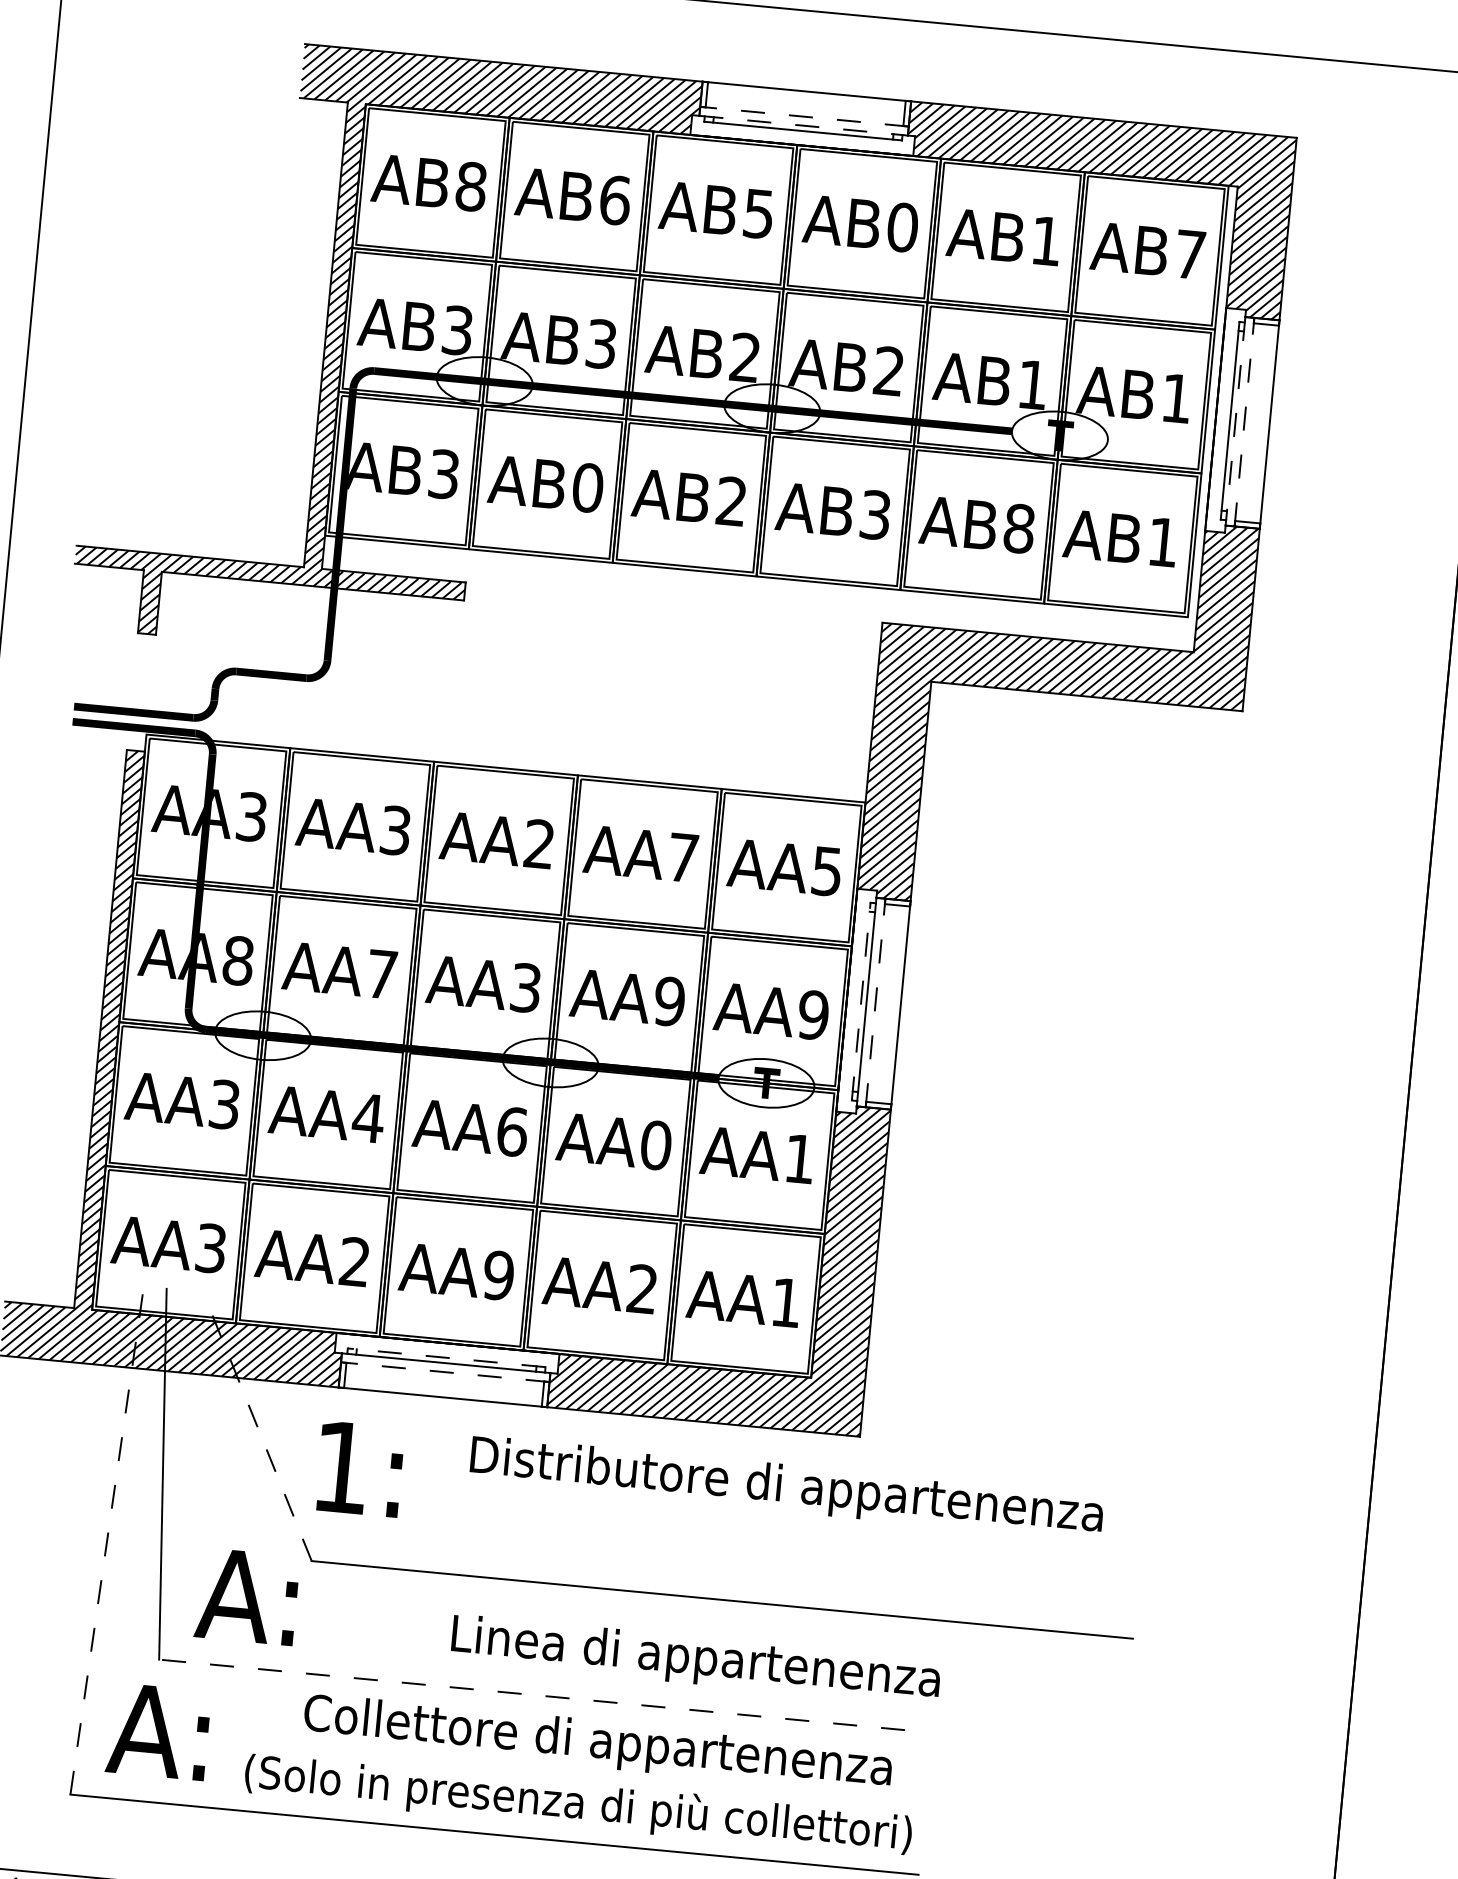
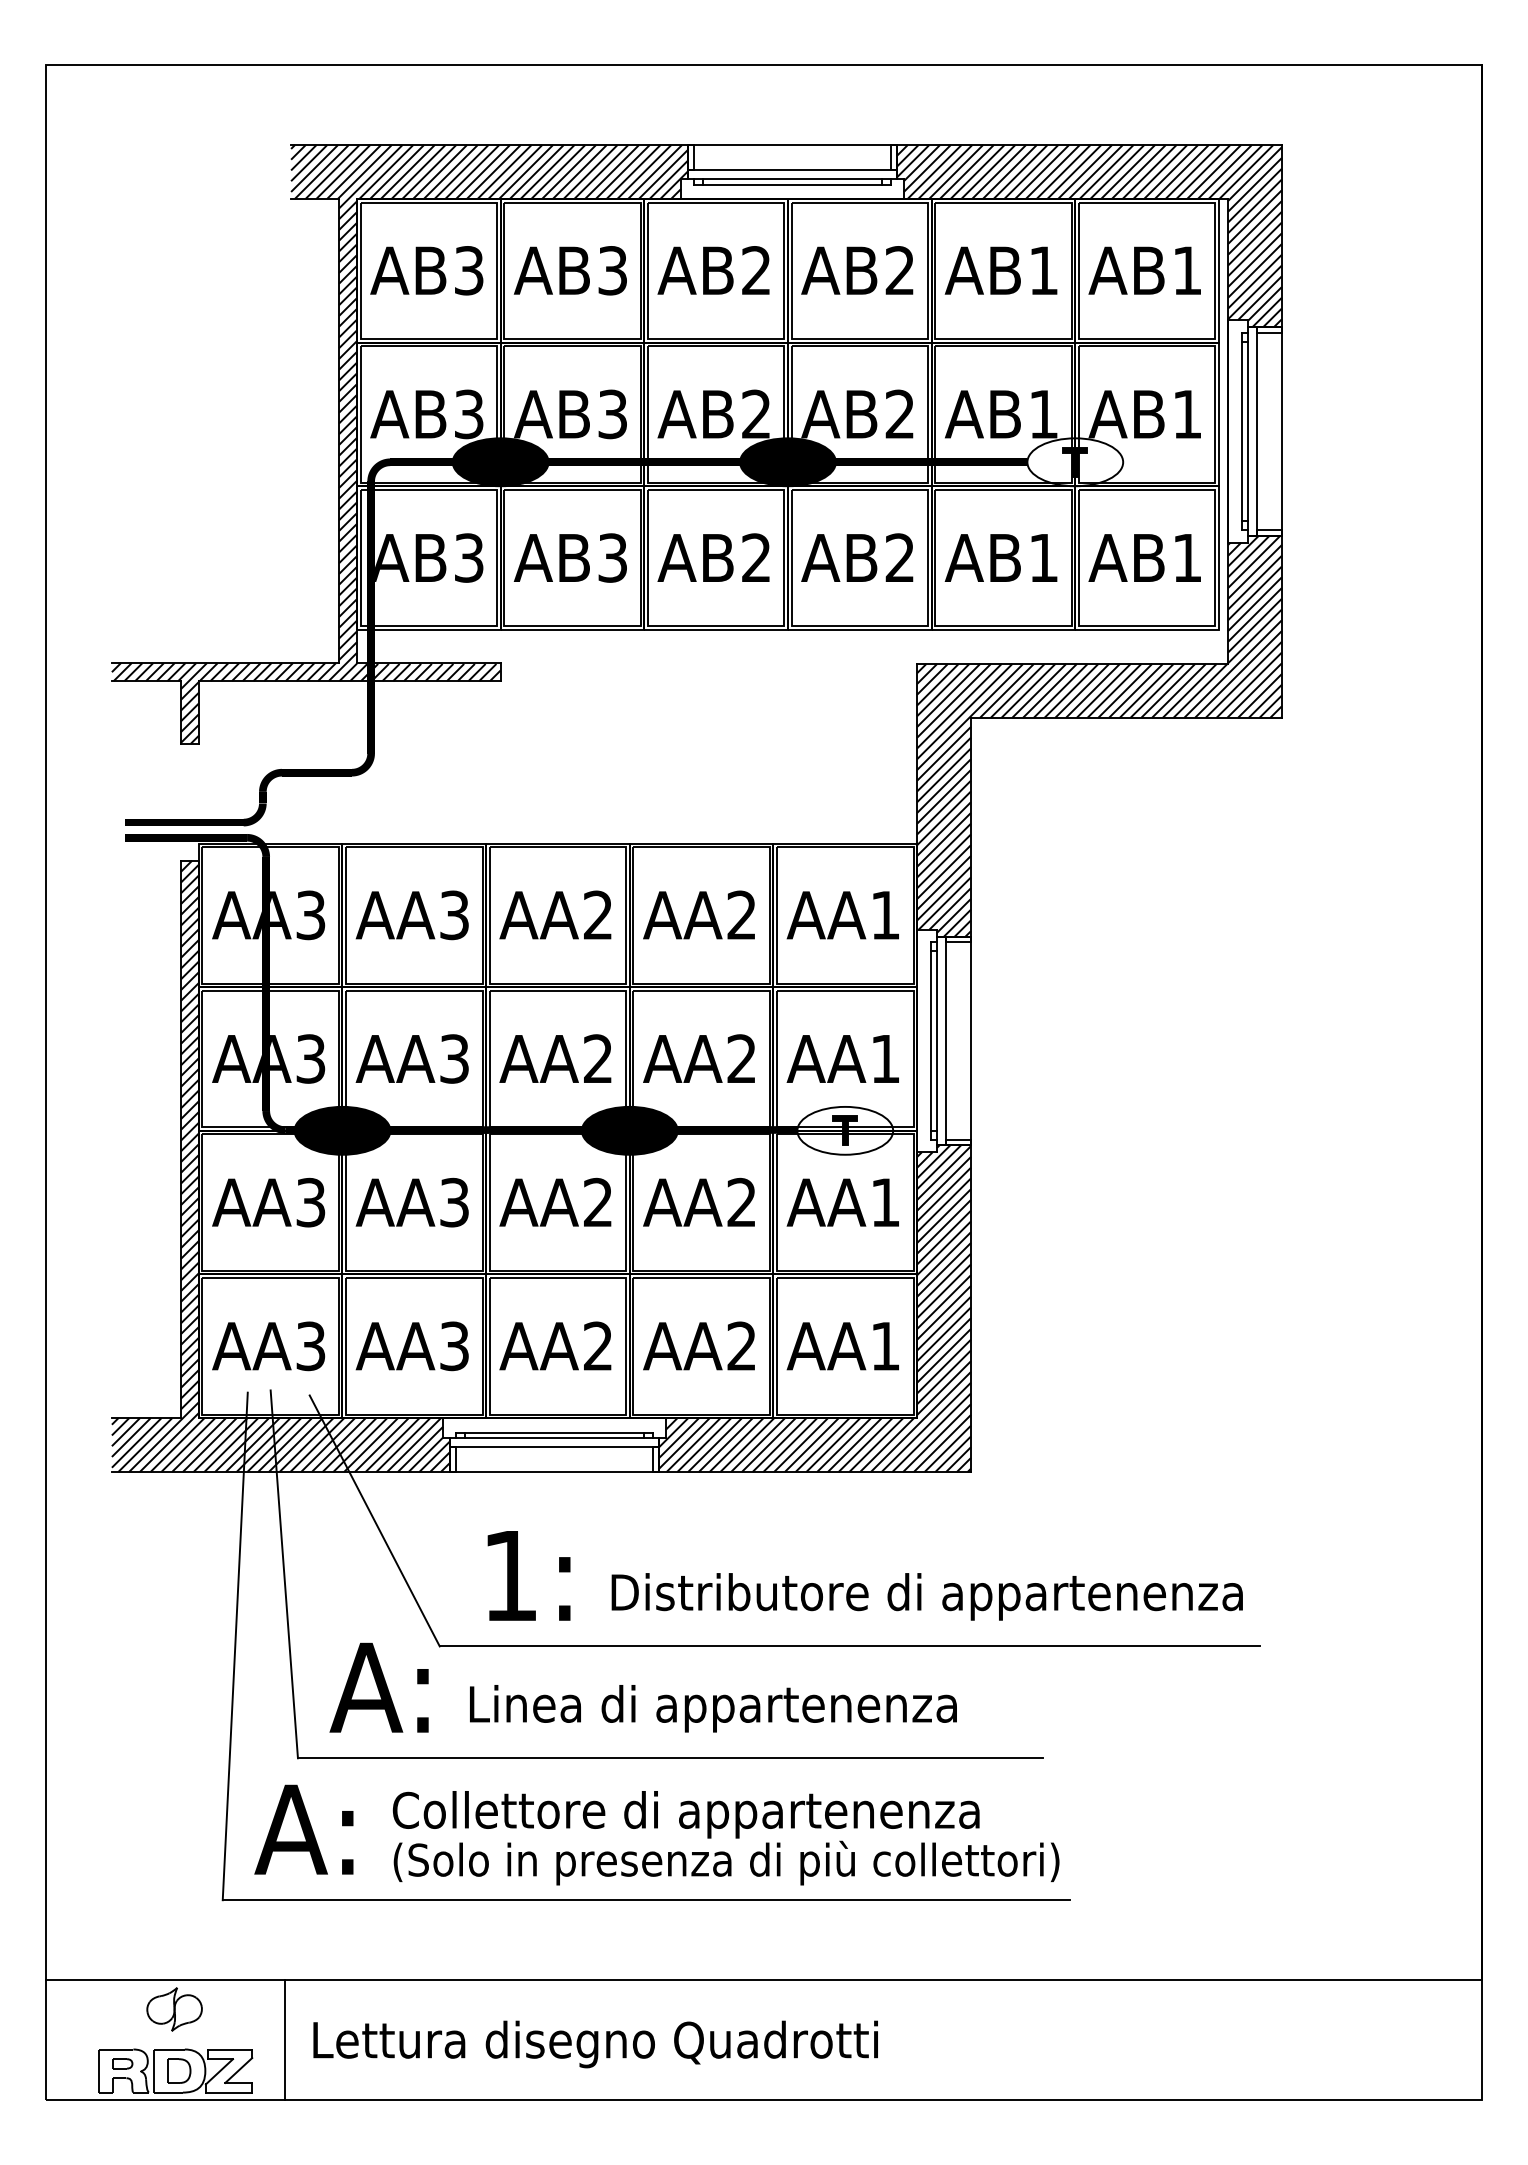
line: (804, 117) -> (792, 170), dashed -> solid
line: (804, 126) -> (793, 179), dashed -> solid
text: (471, 186) -> (469, 270), AB8 -> AB3
text: (614, 200) -> (612, 270), AB6 -> AB3
text: (758, 213) -> (756, 270), AB5 -> AB2
text: (903, 227) -> (900, 270), AB0 -> AB2
text: (1190, 254) -> (1187, 270), AB7 -> AB1
fill: (484, 381) -> (500, 462), added
fill: (771, 408) -> (787, 462), added
line: (1235, 421) -> (1247, 431), dashed -> solid
line: (1244, 421) -> (1256, 430), dashed -> solid
text: (587, 487) -> (612, 557), AB0 -> AB3
text: (874, 514) -> (899, 557), AB3 -> AB2
text: (1019, 528) -> (1043, 557), AB8 -> AB1
text: (683, 856) -> (741, 914), AA7 -> AA2
text: (827, 871) -> (885, 915), AA5 -> AA1
text: (237, 960) -> (310, 1058), AA8 -> AA3
text: (382, 973) -> (454, 1058), AA7 -> AA3
text: (526, 987) -> (598, 1058), AA3 -> AA2
text: (669, 1001) -> (741, 1058), AA9 -> AA2
line: (861, 1002) -> (931, 1041), dashed -> solid
line: (875, 1002) -> (945, 1040), dashed -> solid
text: (813, 1014) -> (885, 1058), AA9 -> AA1
fill: (263, 1035) -> (342, 1130), added
fill: (550, 1062) -> (629, 1130), added
text: (368, 1118) -> (454, 1202), AA4 -> AA3
text: (512, 1131) -> (598, 1202), AA6 -> AA2
text: (655, 1145) -> (741, 1202), AA0 -> AA2
text: (354, 1262) -> (454, 1346), AA2 -> AA3
text: (497, 1275) -> (597, 1346), AA9 -> AA2
line: (446, 1357) -> (554, 1432), dashed -> solid
line: (444, 1371) -> (553, 1446), dashed -> solid
line: (258, 1428) -> (374, 1520), dashed -> solid
text: (359, 1468) -> (528, 1575), moved
text: (785, 1487) -> (926, 1596), moved
line: (107, 1540) -> (235, 1645), dashed -> solid
text: (695, 1660) -> (713, 1708), moved
line: (532, 1695) -> (670, 1758), dashed -> solid
text: (597, 1743) -> (685, 1814), moved

